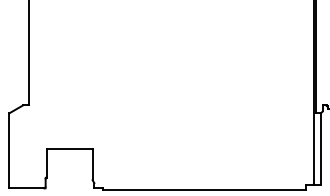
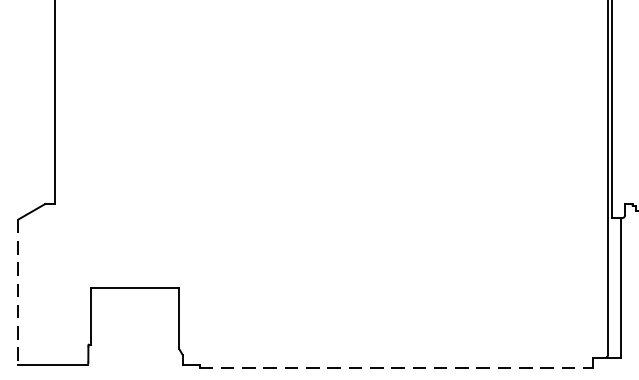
line: (9, 150) -> (18, 291), solid -> dashed
line: (204, 190) -> (395, 369), solid -> dashed

